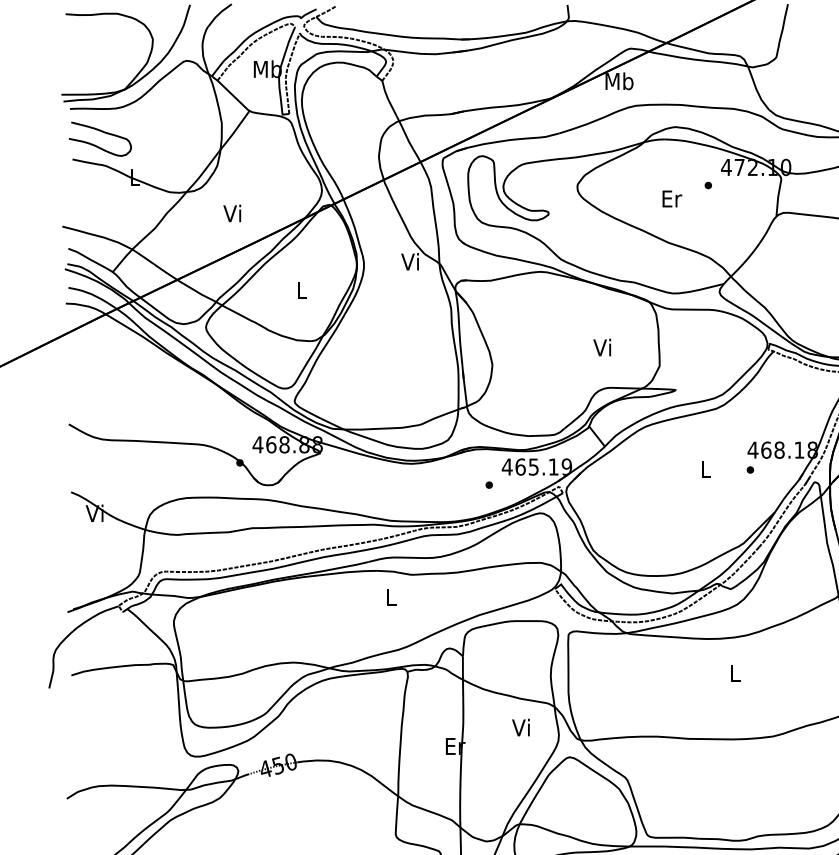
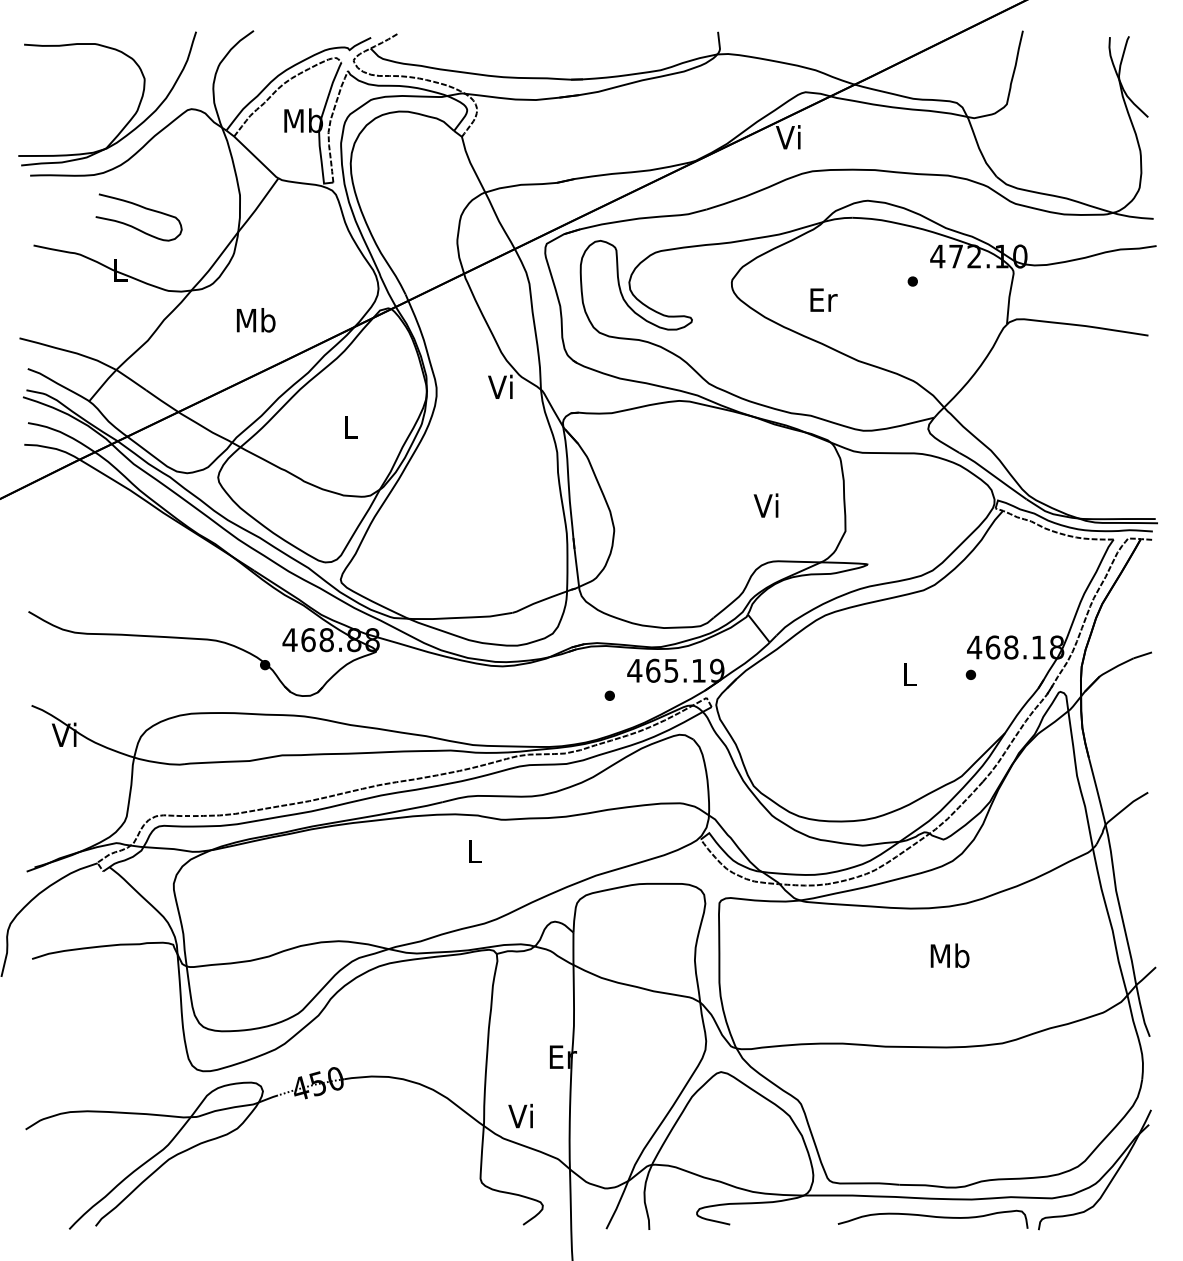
text: (619, 81) -> (789, 137), Mb -> Vi
curve: (97, 145) -> (134, 226), moved
text: (671, 198) -> (823, 299), moved
text: (232, 213) -> (255, 320), Vi -> Mb
text: (734, 672) -> (949, 955), L -> Mb
text: (520, 727) -> (520, 1115), moved

